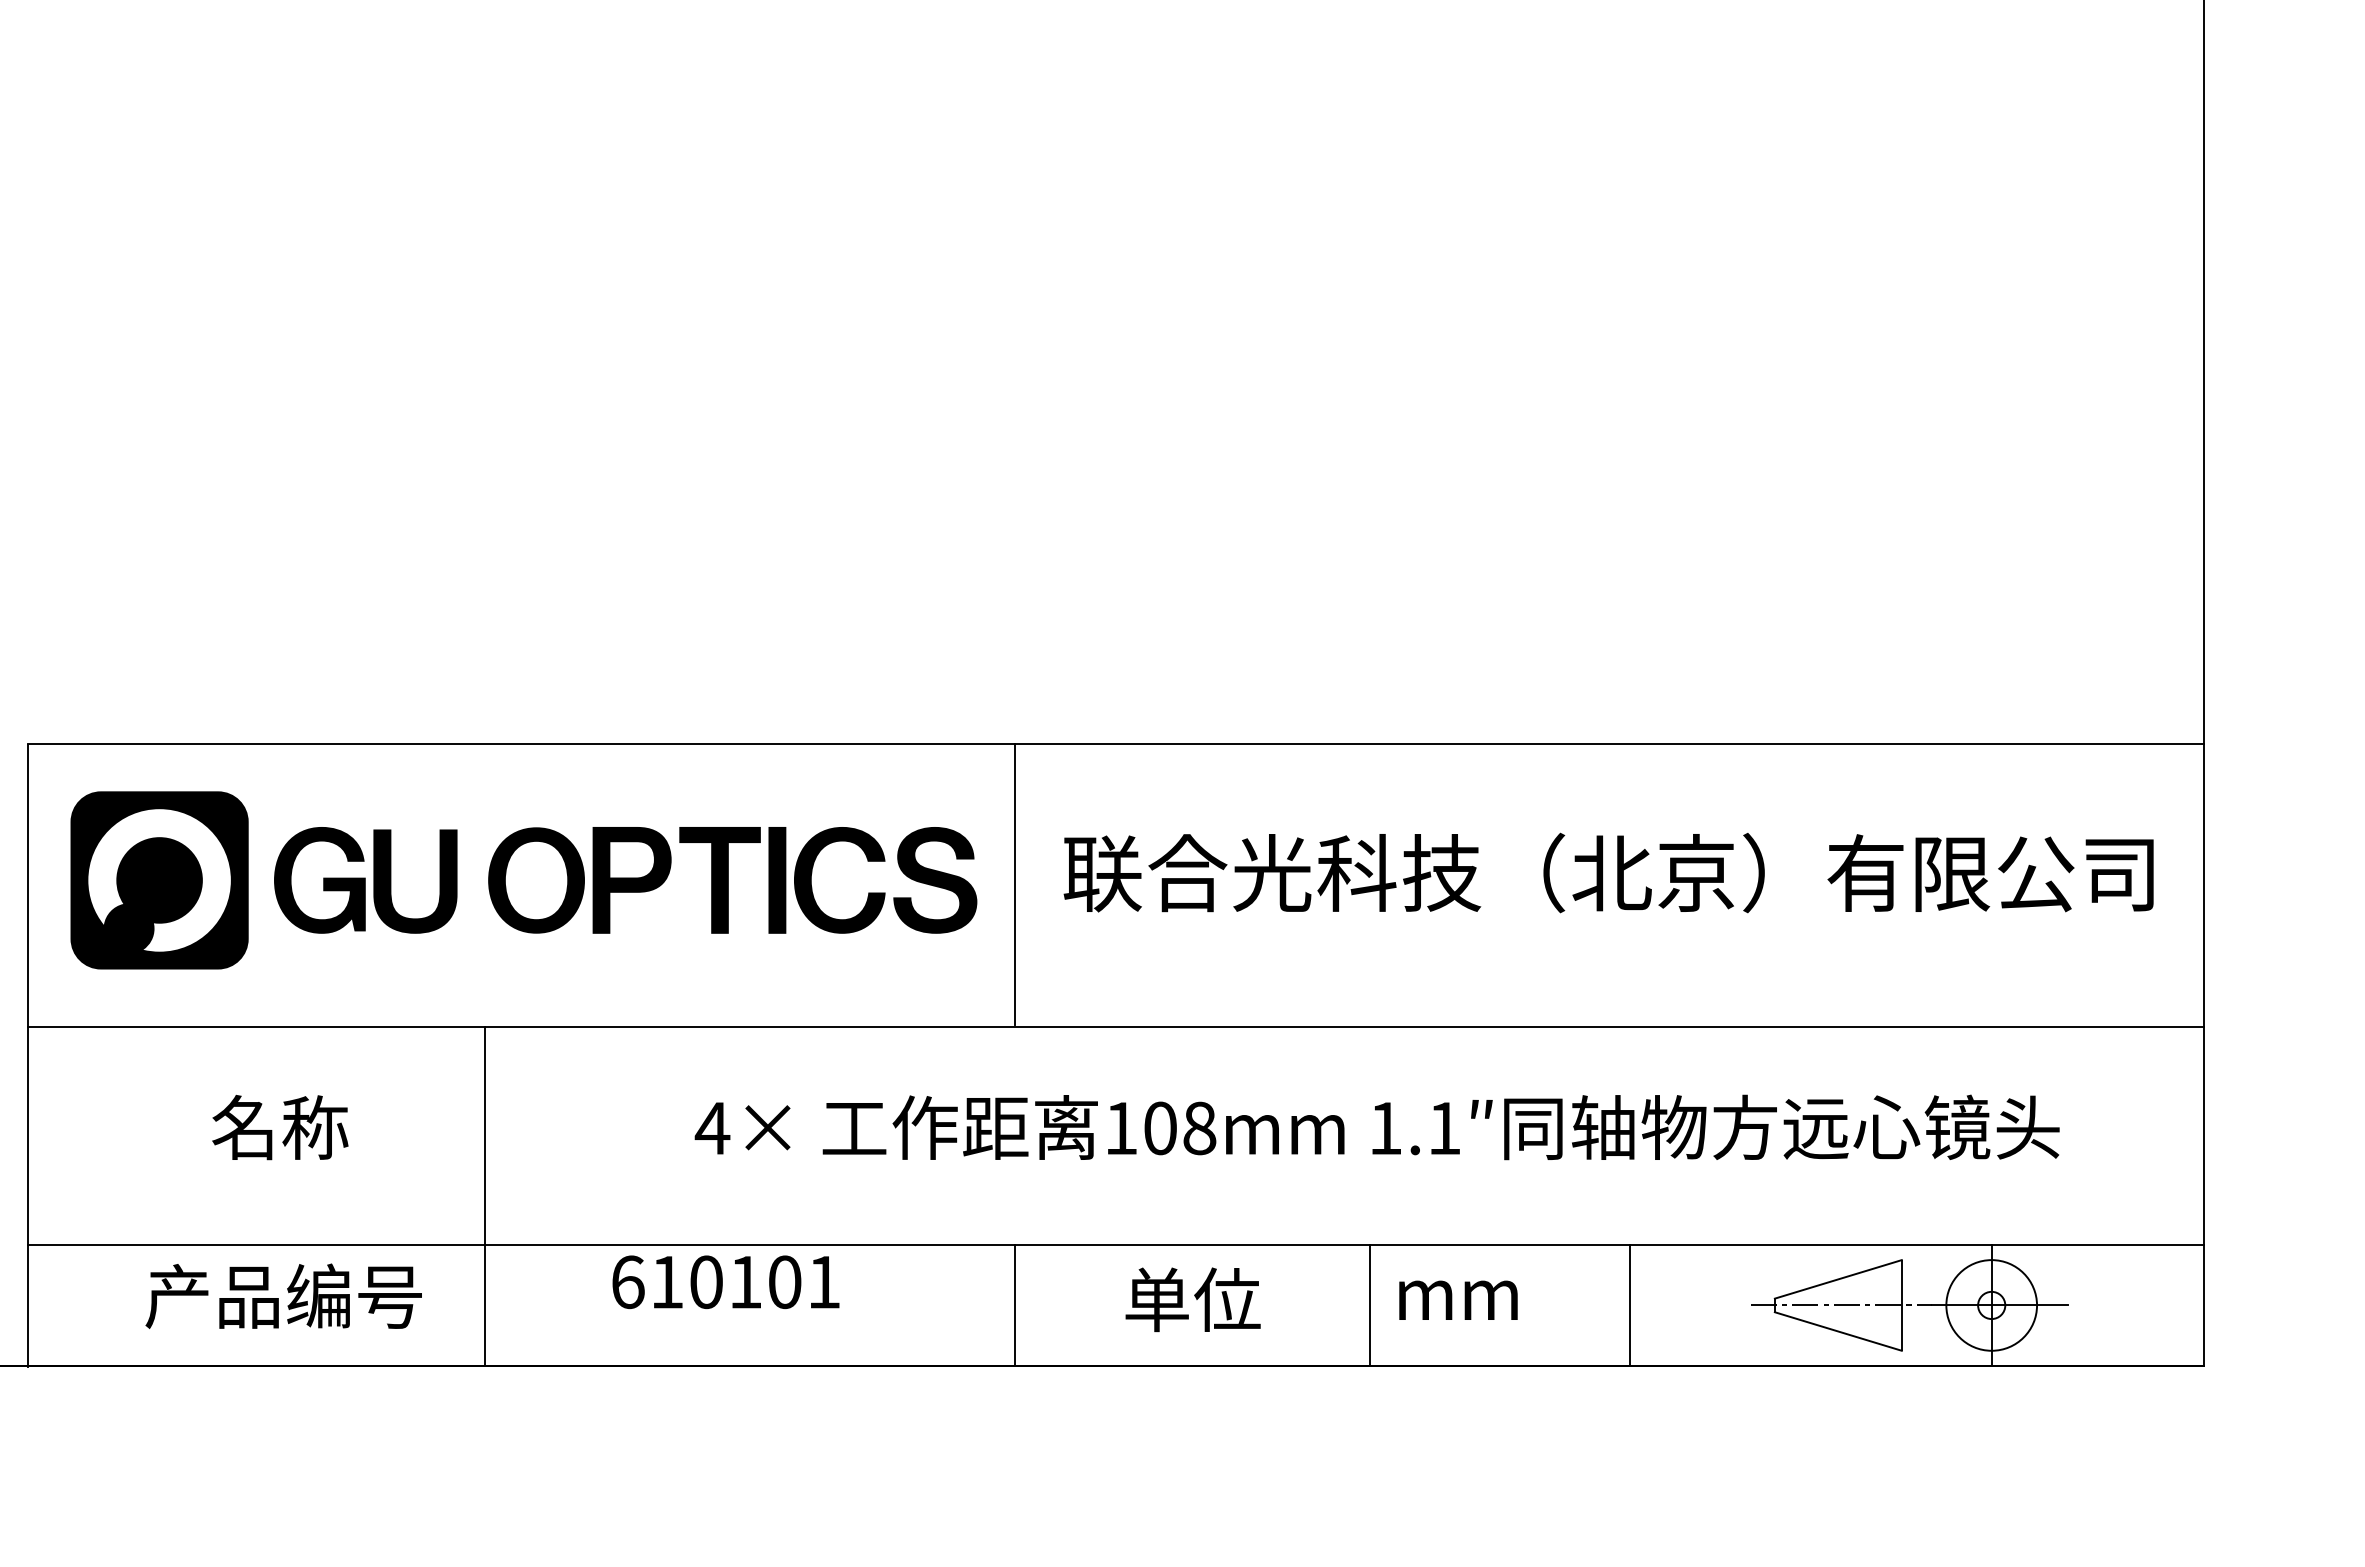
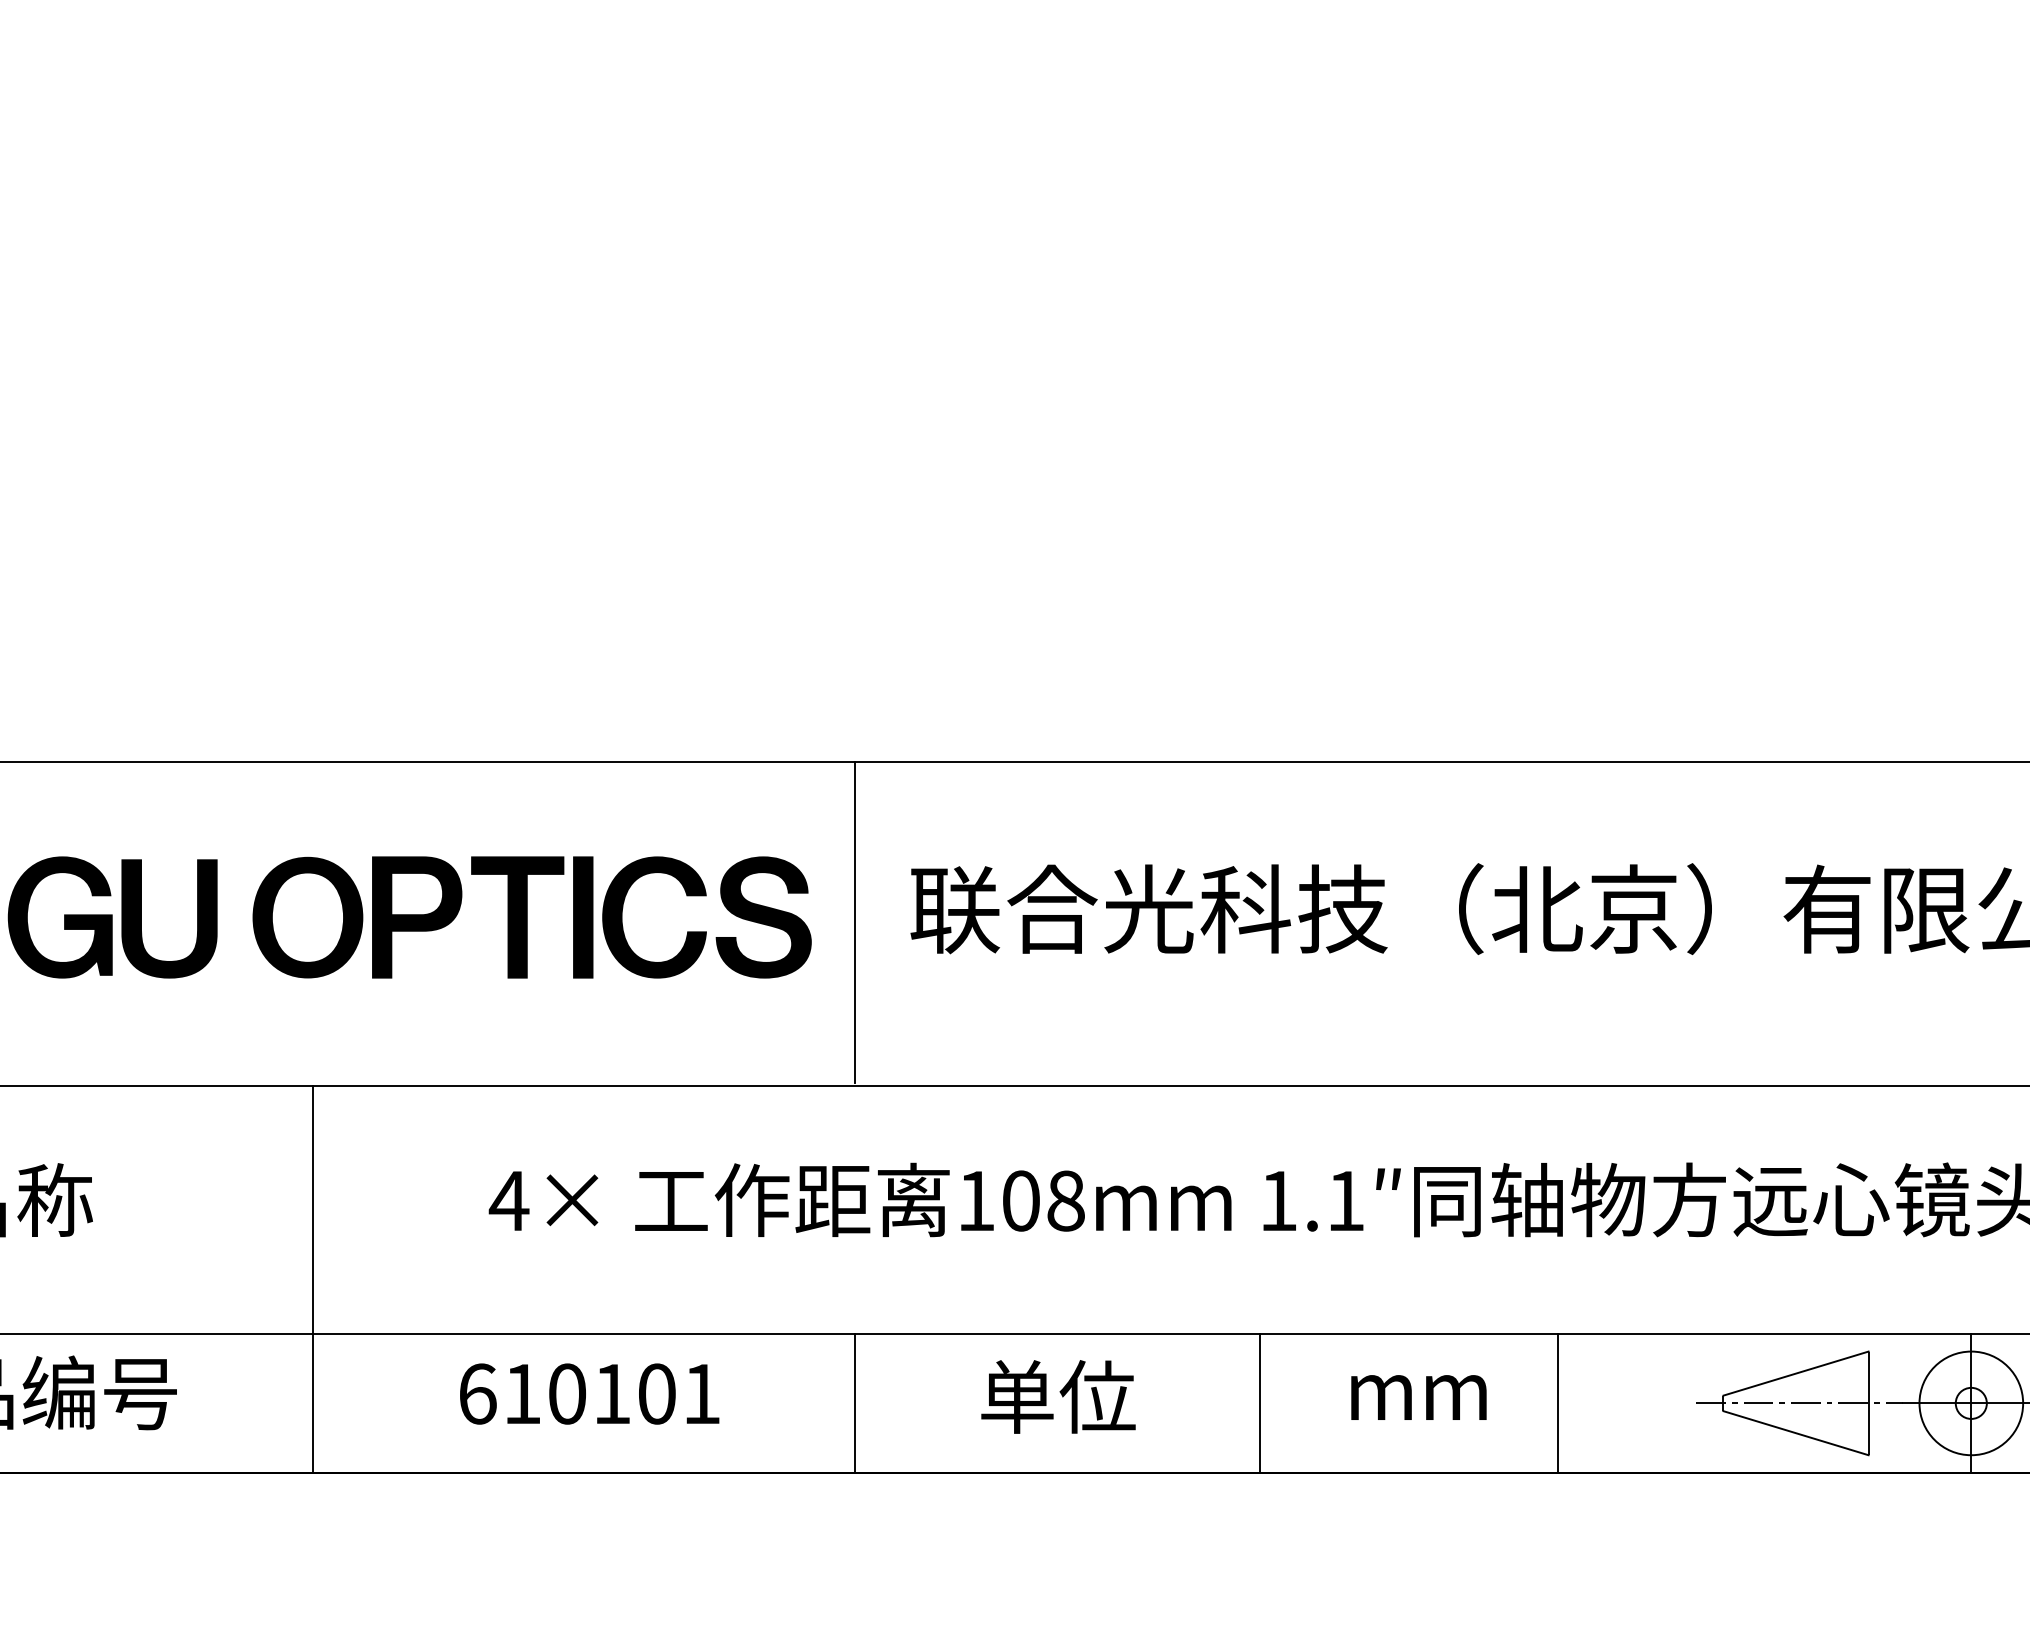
line: (484, 1196) -> (312, 1278), moved
text: (725, 1281) -> (589, 1393), moved
text: (1458, 1299) -> (1418, 1396), moved

